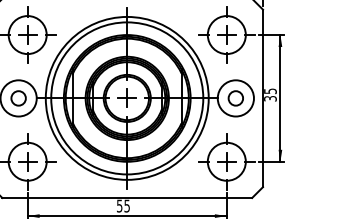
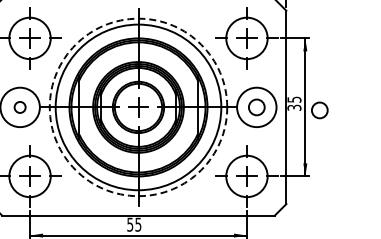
circle: (18, 98) -> (19, 107), size x0.7
circle: (127, 98) -> (138, 107), solid -> dashed
circle: (293, 101) -> (319, 110), added

